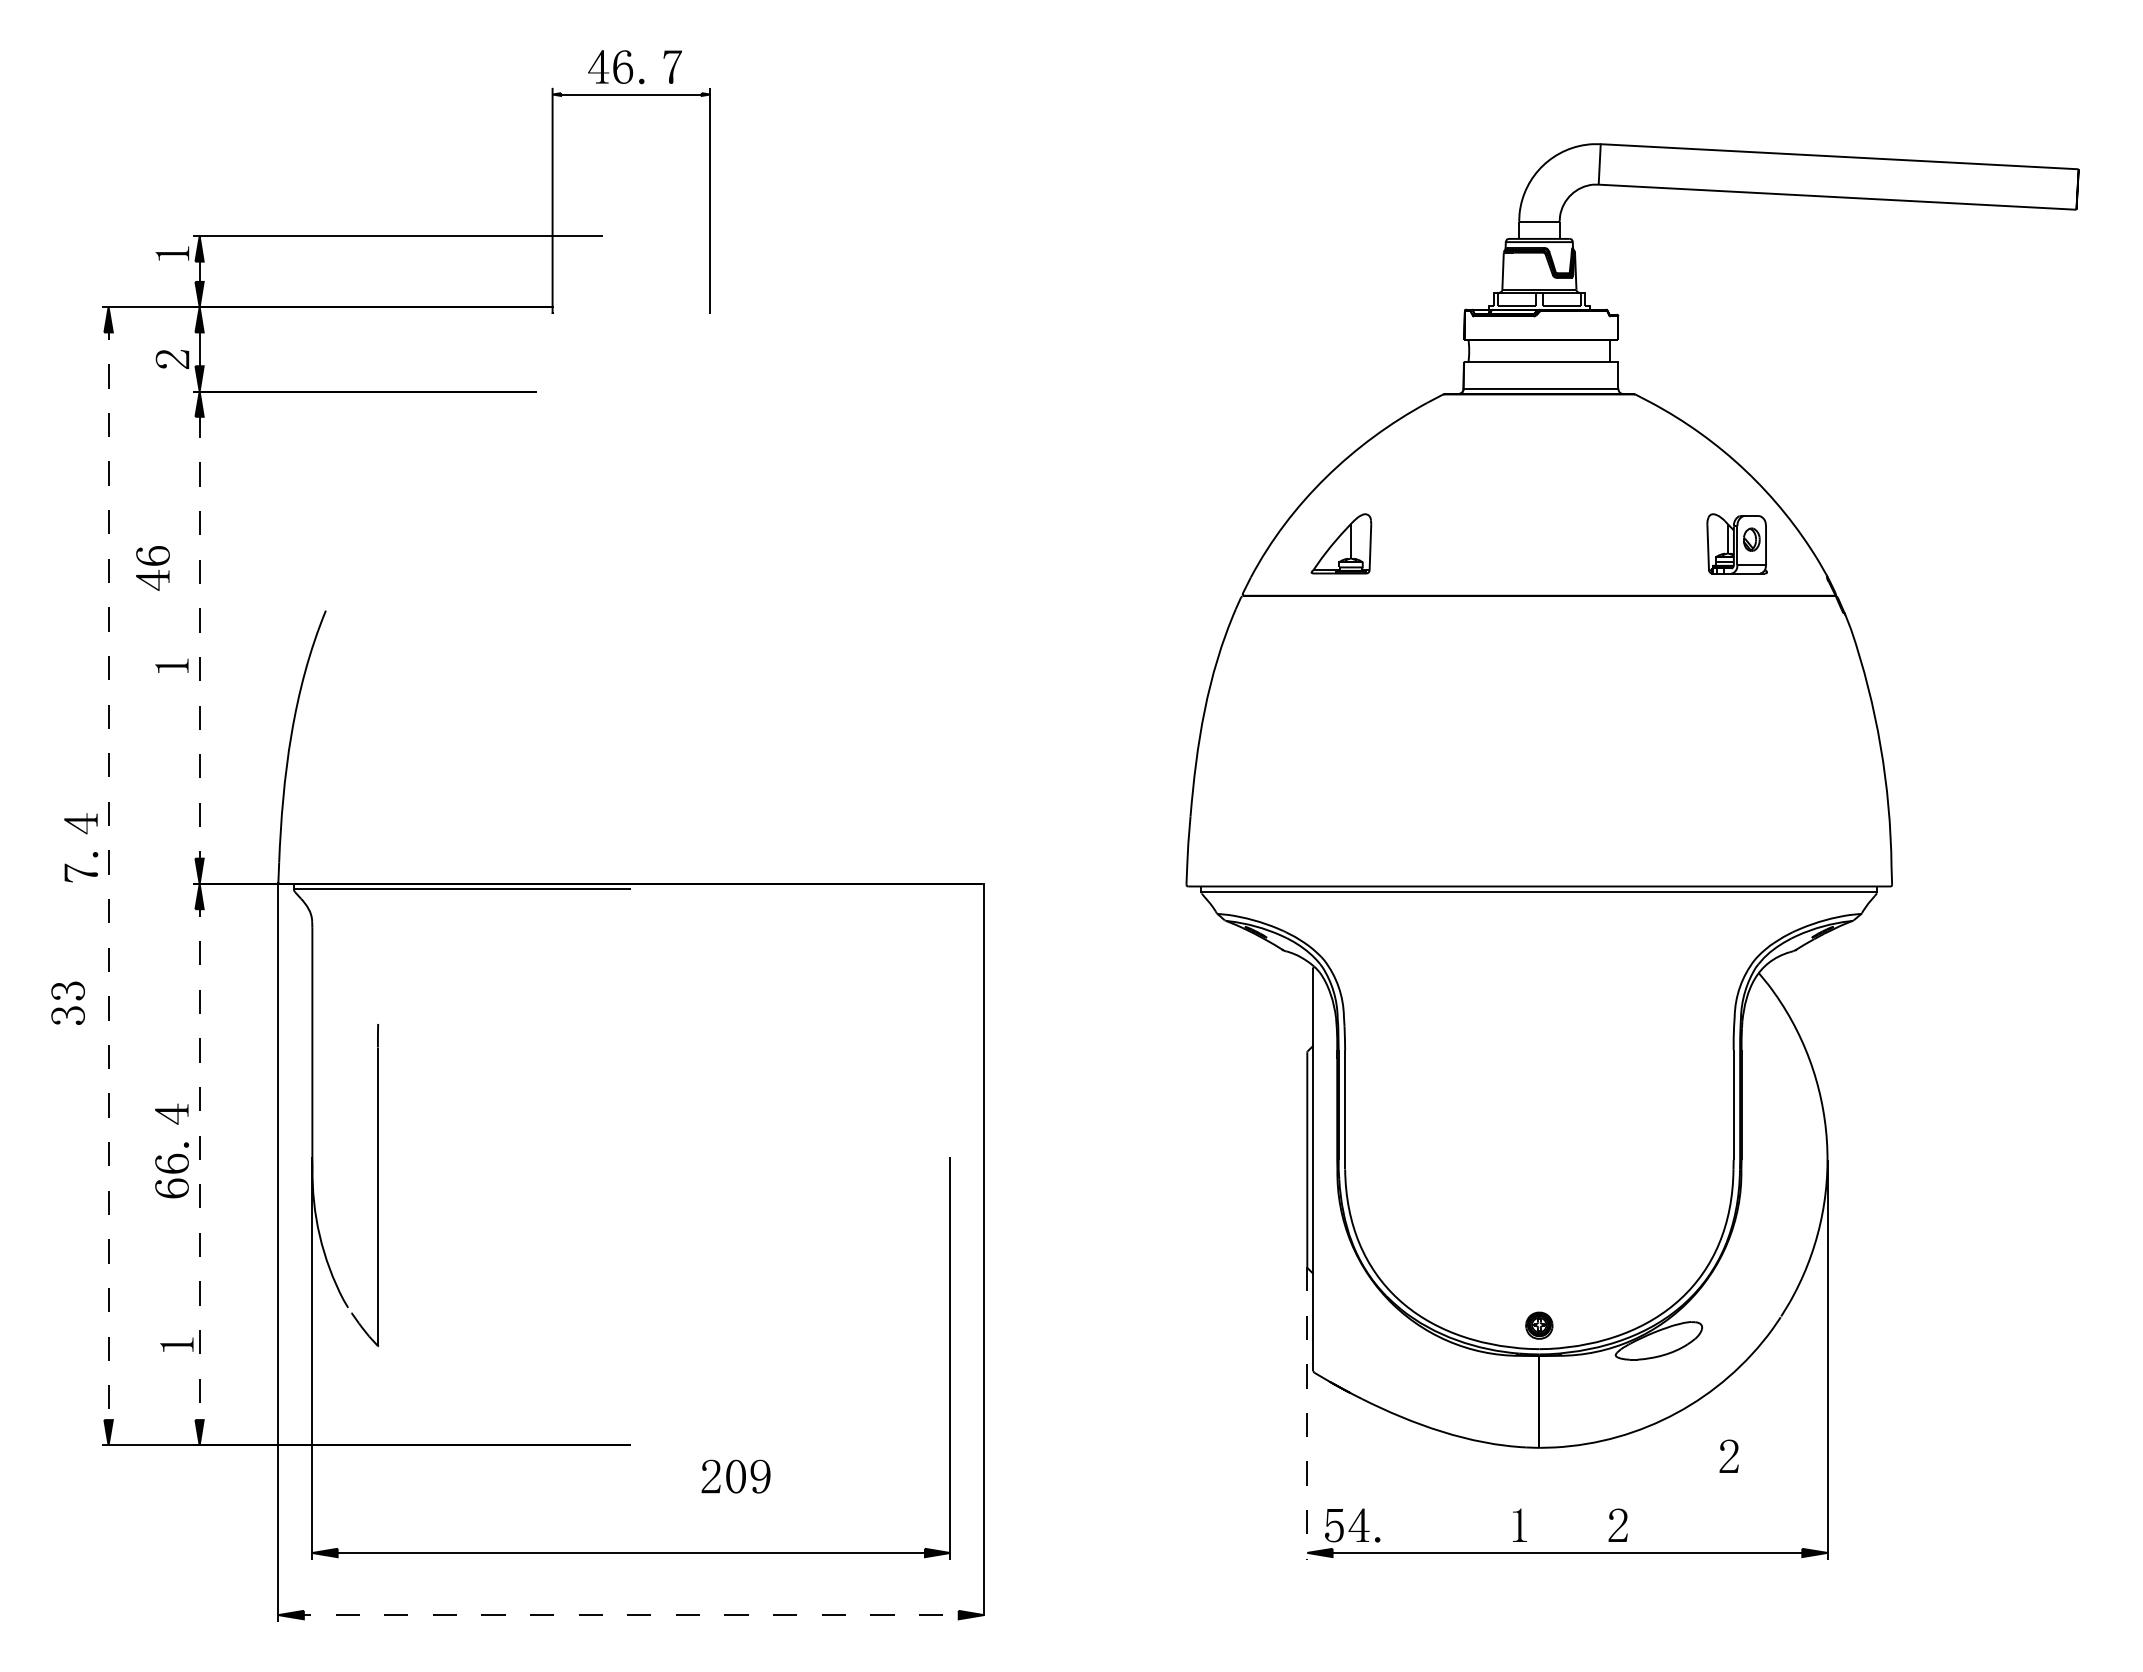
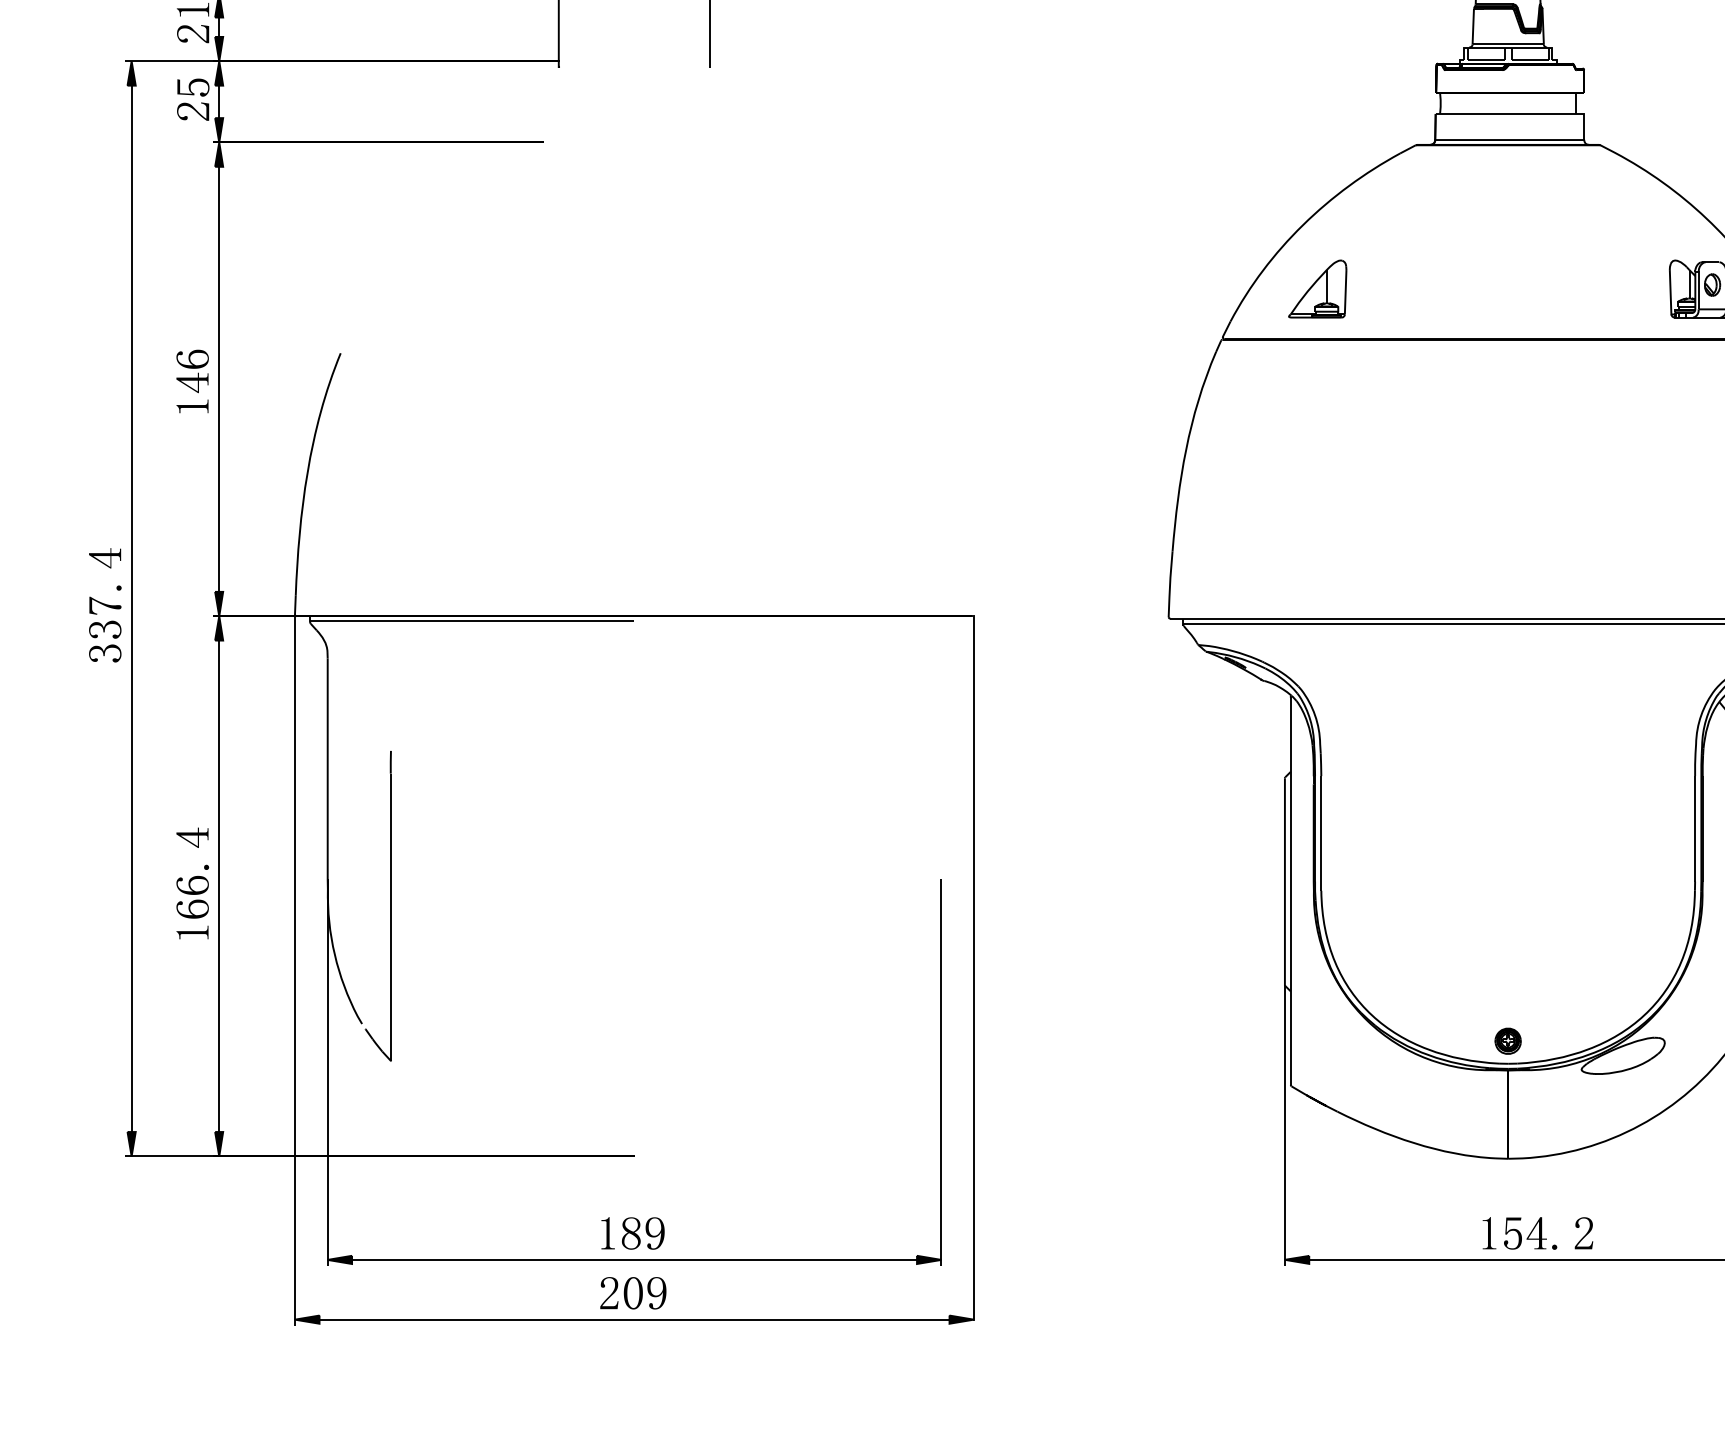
fill: (172, 278) -> (193, 33), added
fill: (172, 334) -> (193, 87), added
part: (152, 568) -> (192, 371), moved
line: (199, 637) -> (219, 379), dashed -> solid
line: (108, 876) -> (131, 609), dashed -> solid
part: (69, 1008) -> (106, 646), moved
line: (199, 1165) -> (219, 887), dashed -> solid
part: (176, 1344) -> (192, 932), moved
line: (1307, 1413) -> (1285, 1125), dashed -> solid
part: (1728, 1455) -> (1690, 1166), removed
part: (735, 1476) -> (632, 1293), moved
fill: (603, 1525) -> (607, 1233), added
part: (640, 1525) -> (643, 1233), added
part: (1352, 1525) -> (1530, 1233), moved
line: (631, 1615) -> (634, 1320), dashed -> solid

